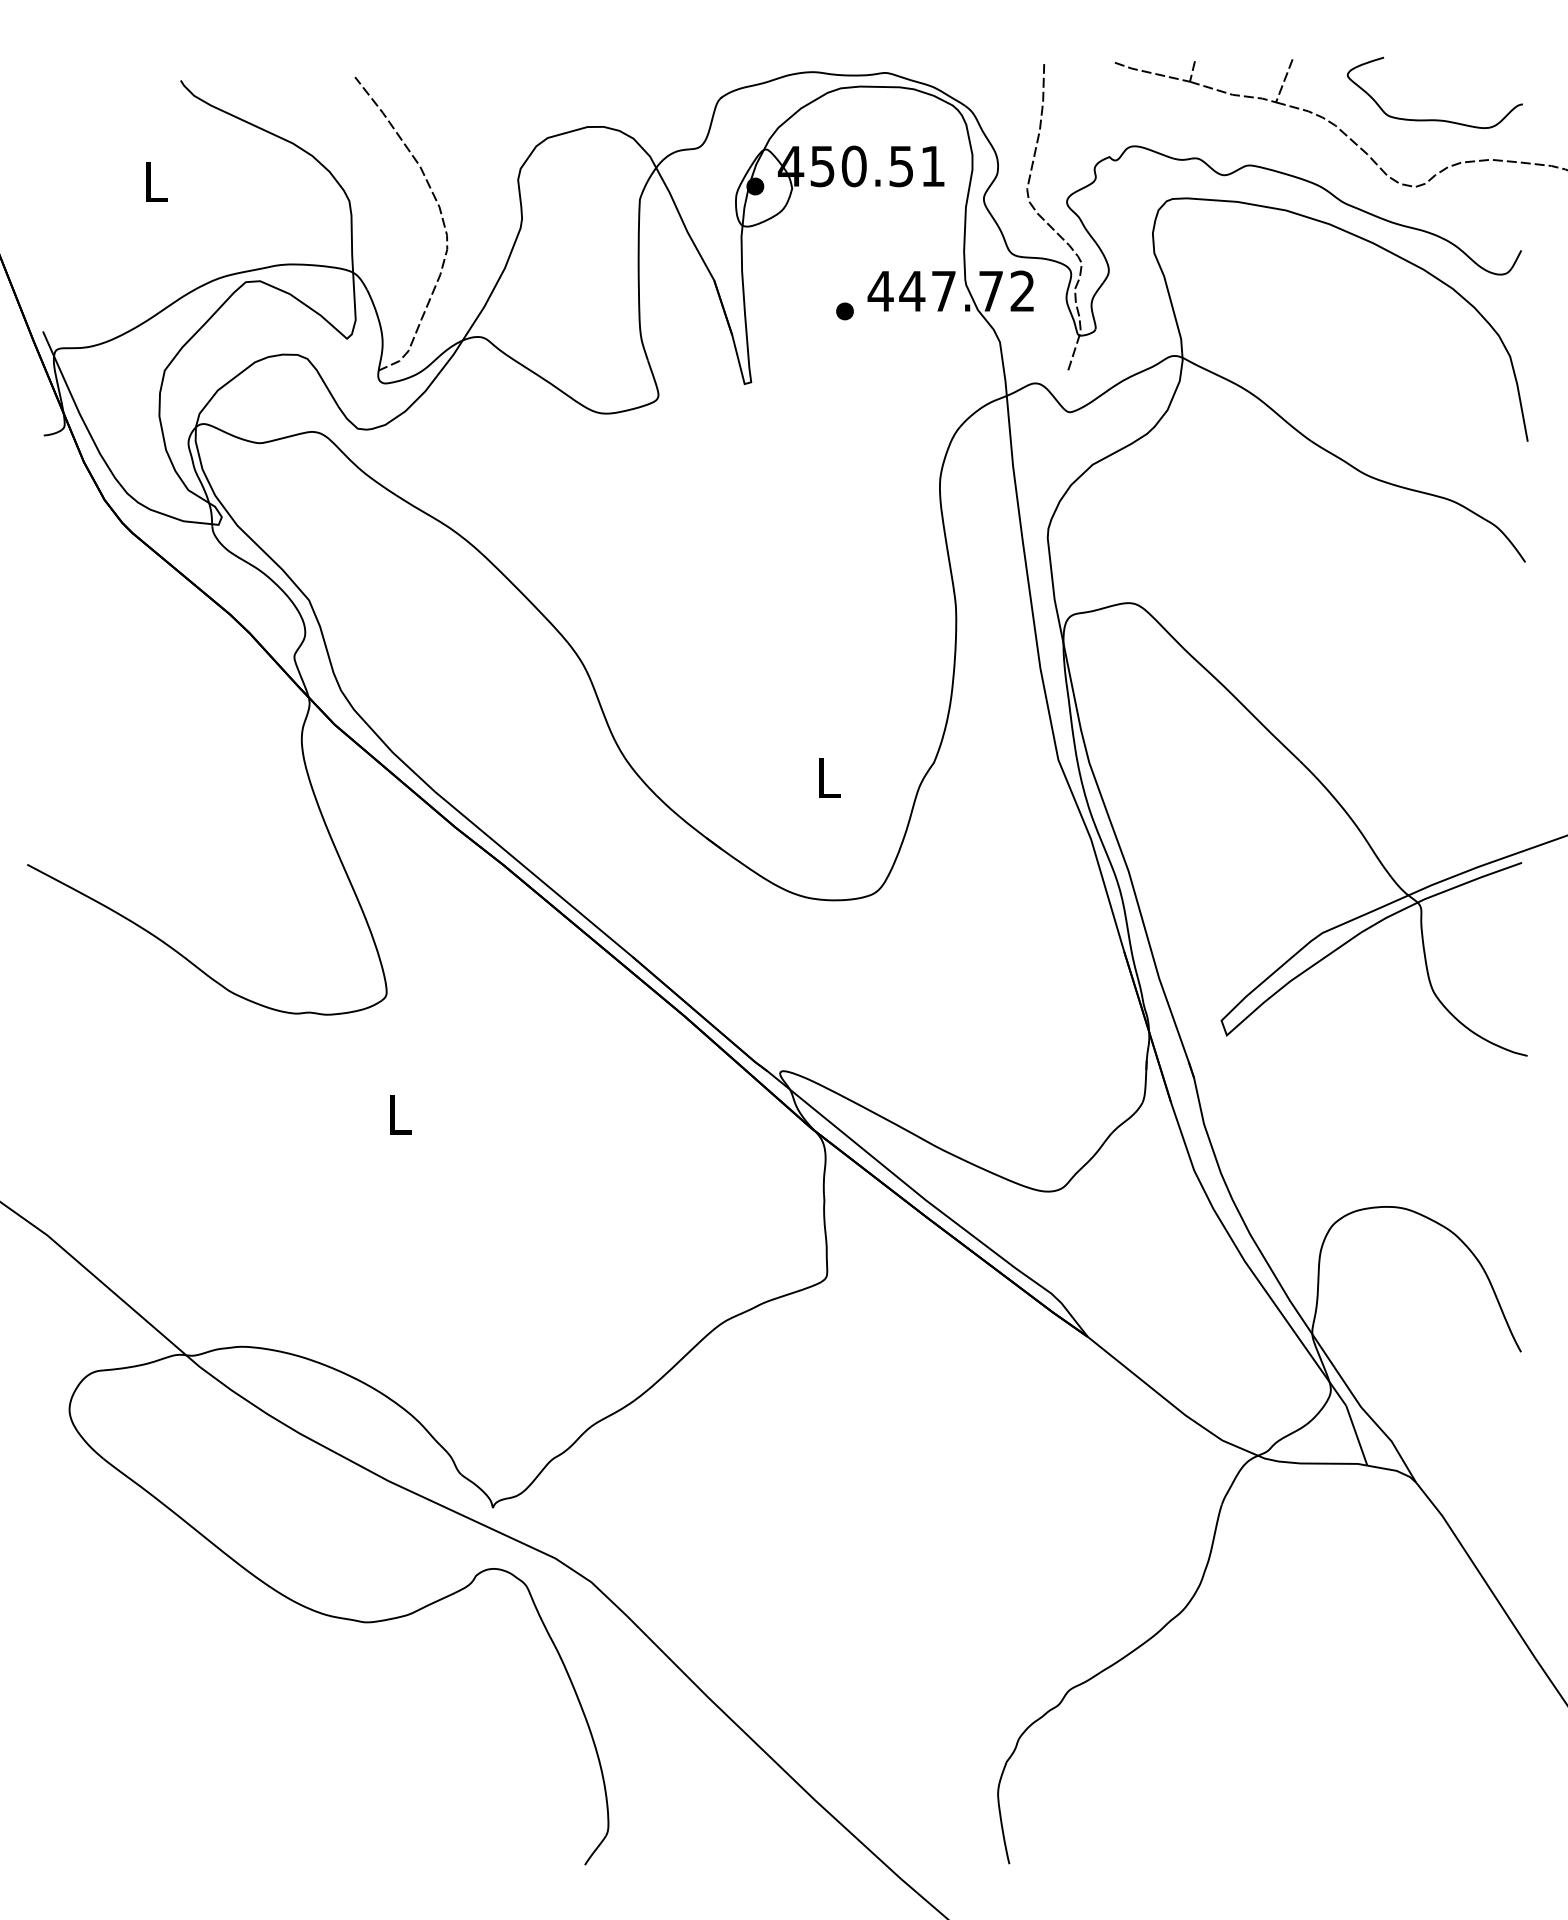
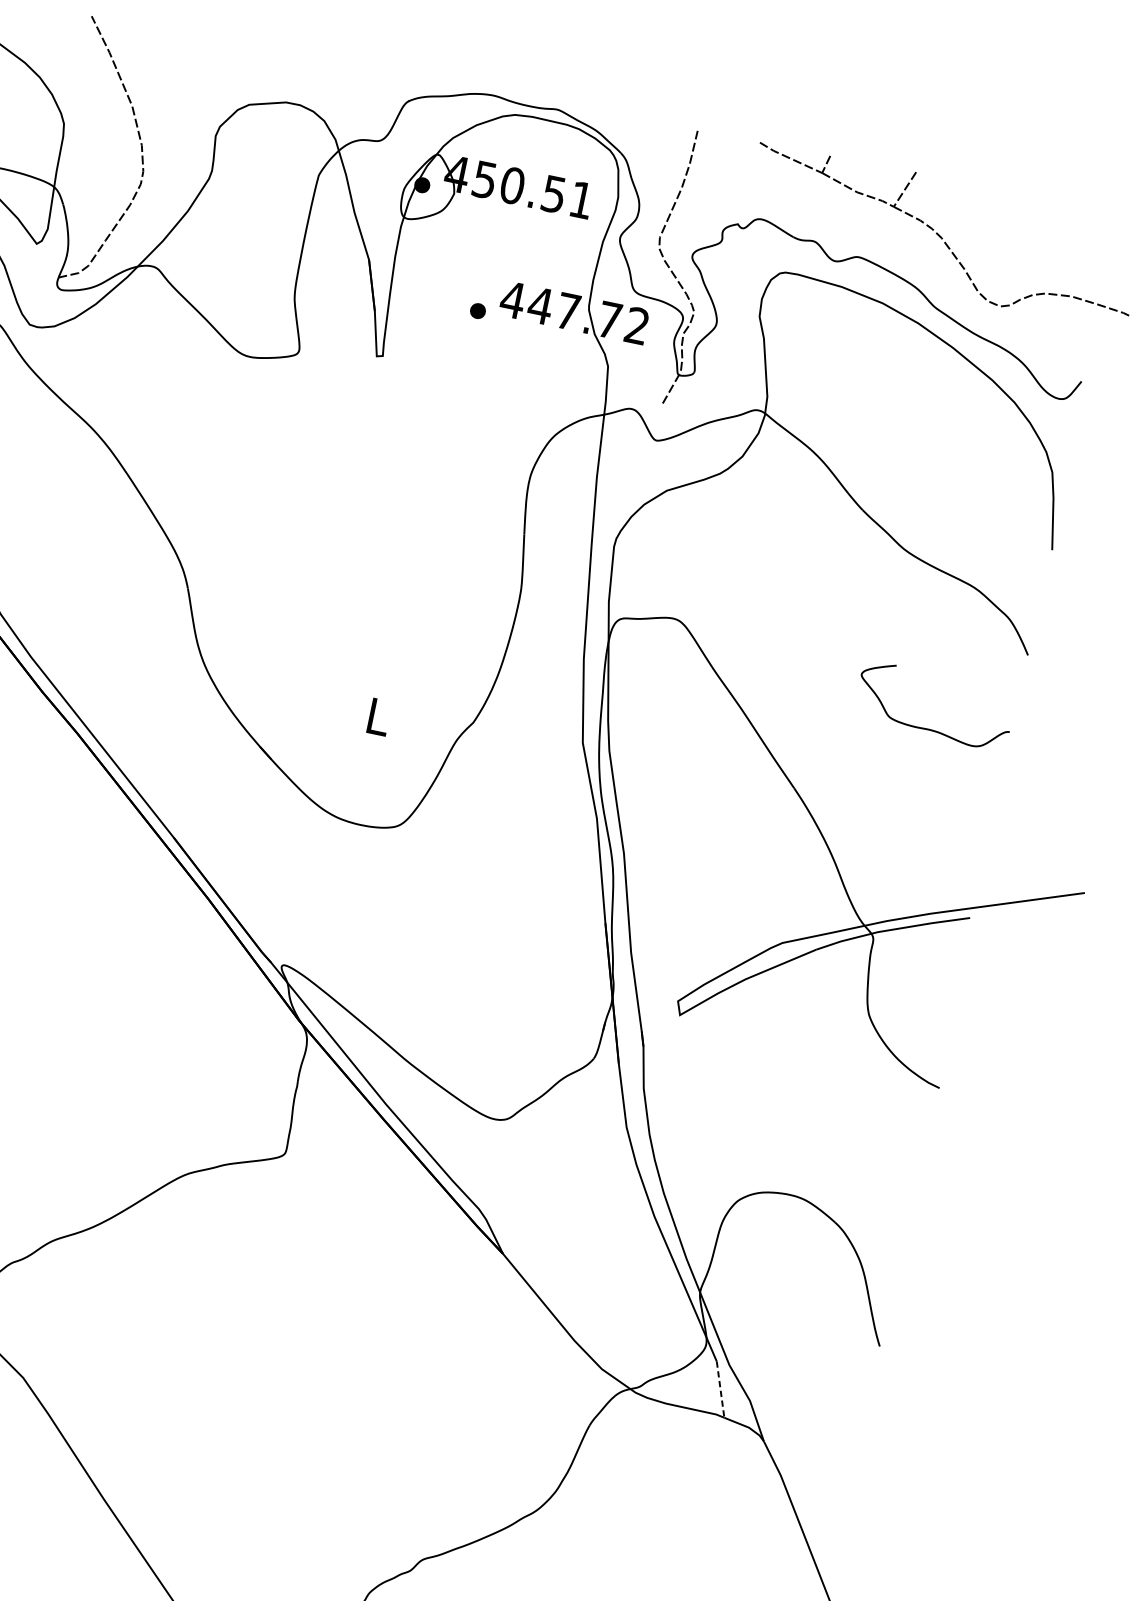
curve: (1434, 119) -> (929, 729), moved
line: (1356, 1435) -> (720, 1389), solid -> dashed

